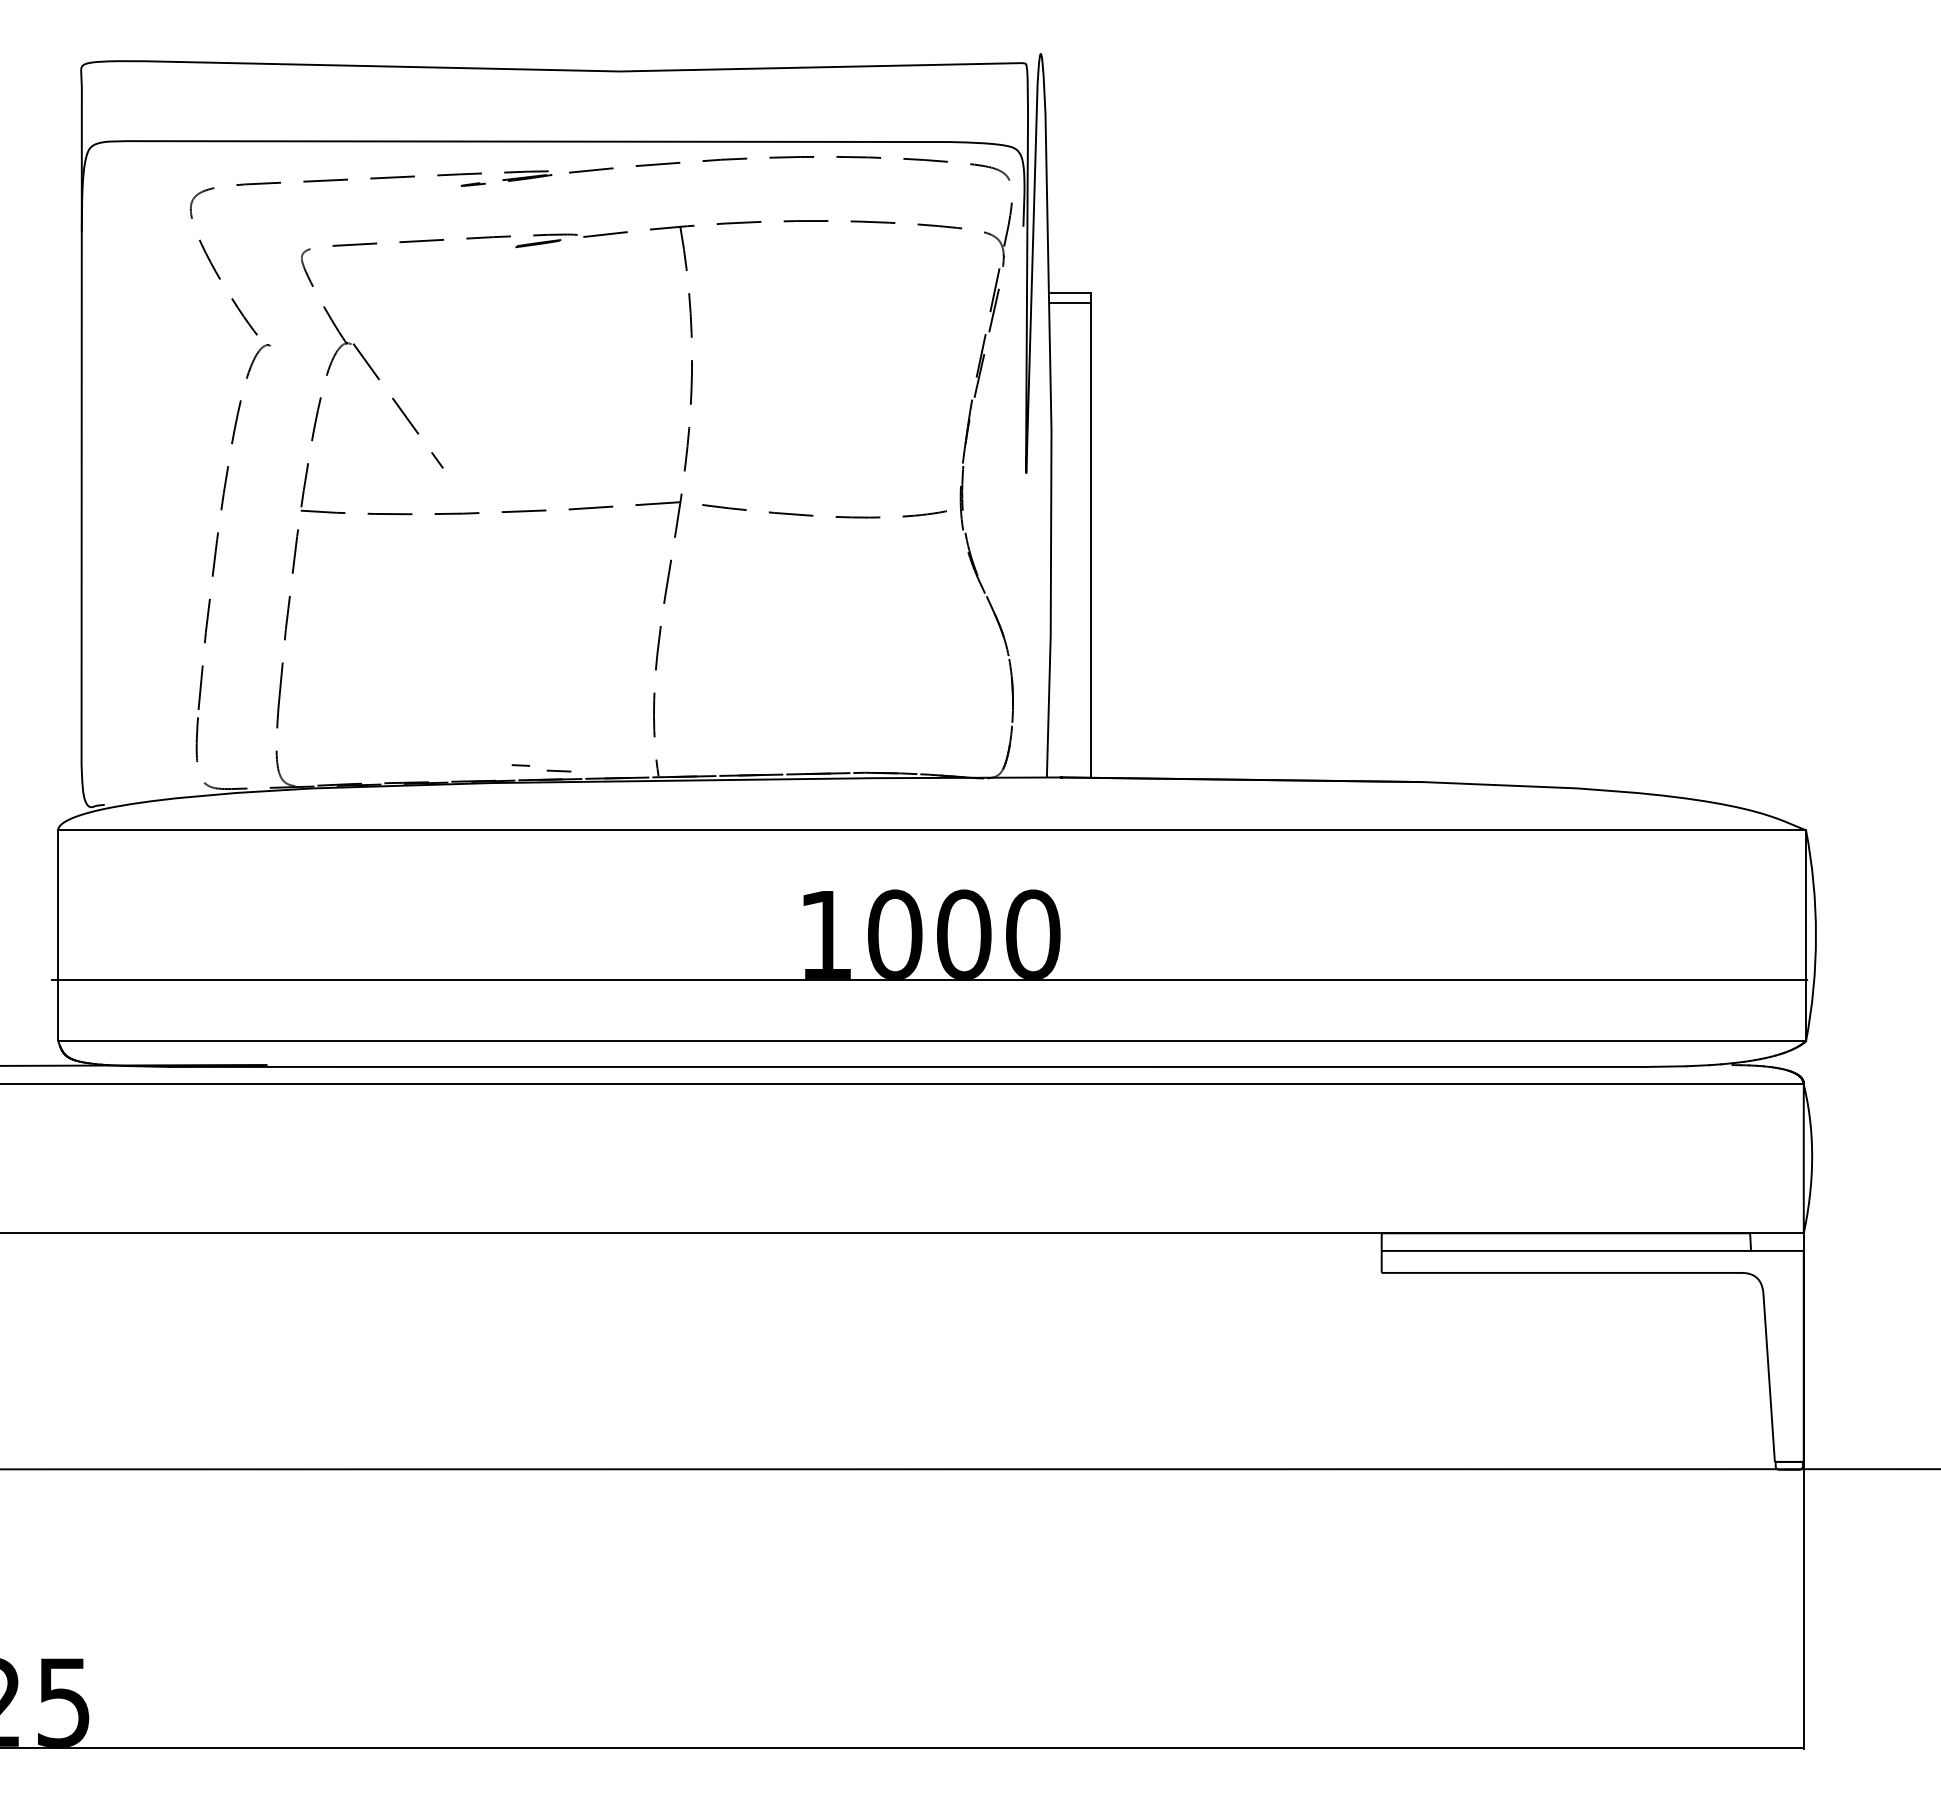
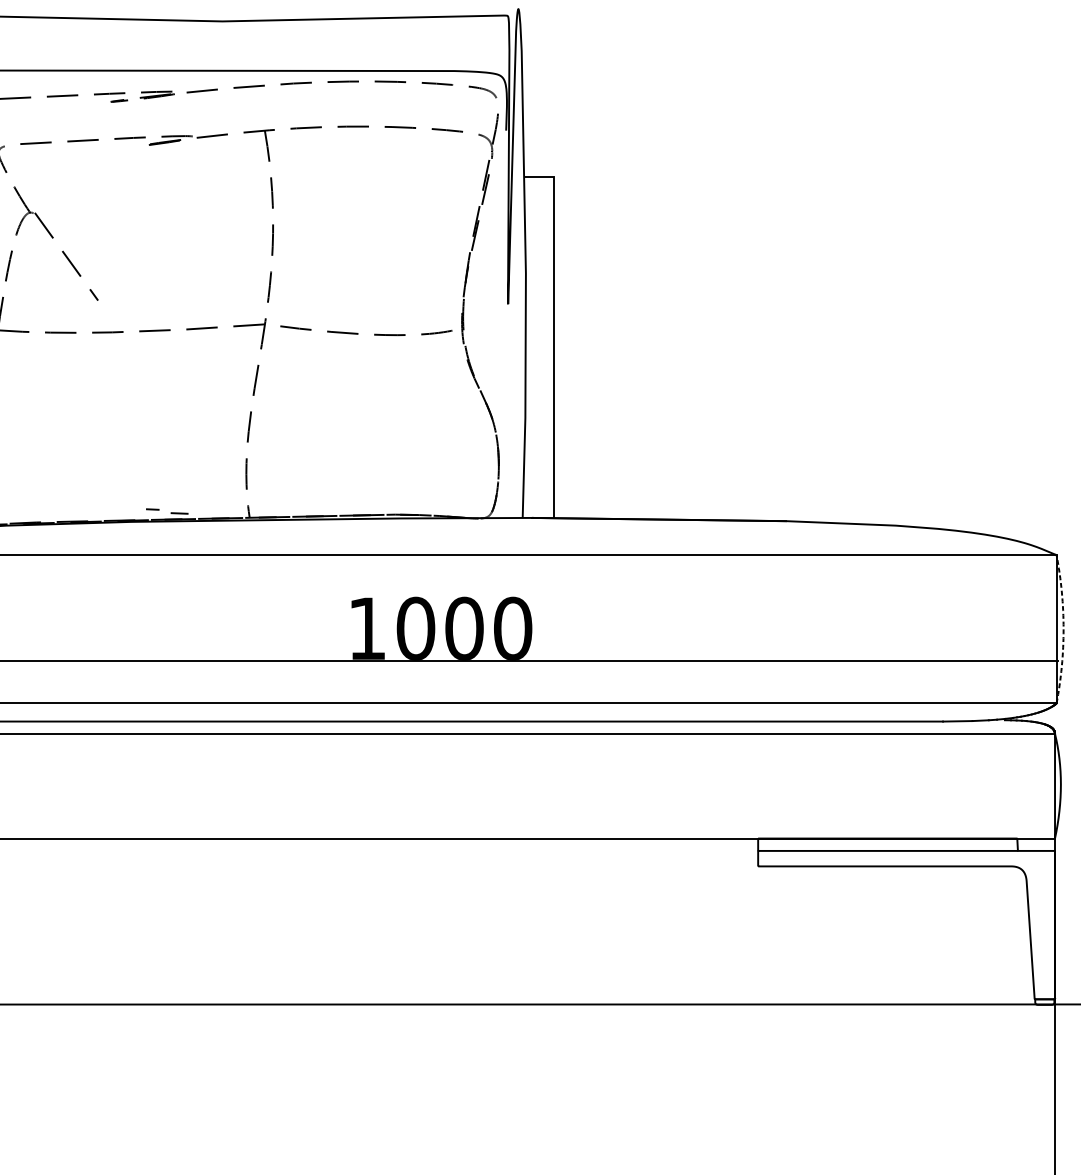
line: (1070, 303) -> (539, 184), removed
arc: (1815, 935) -> (1063, 629), solid -> dashed

